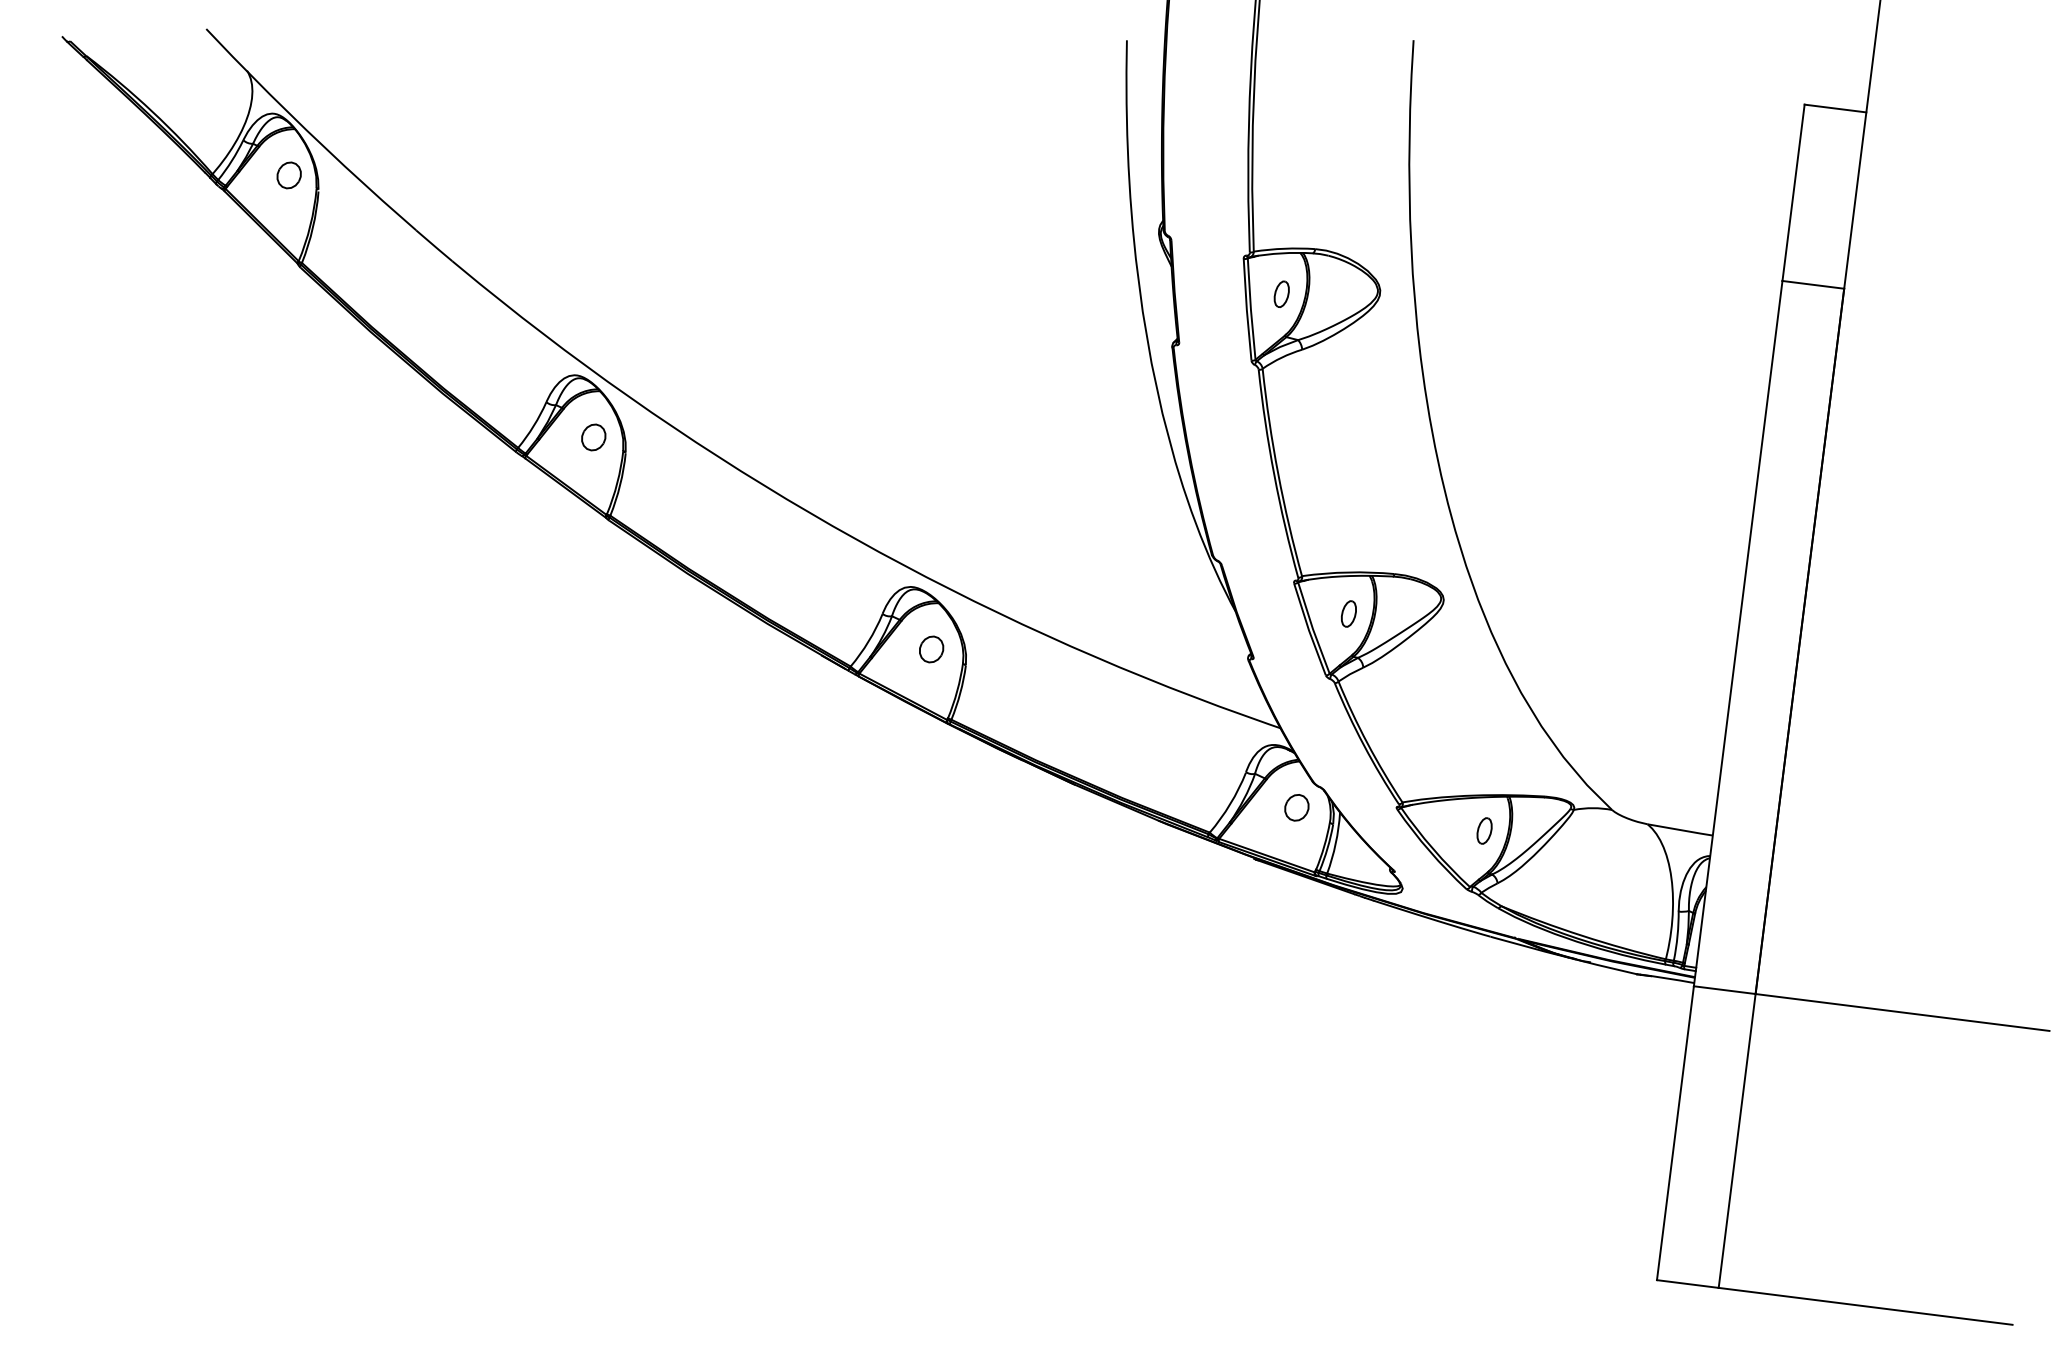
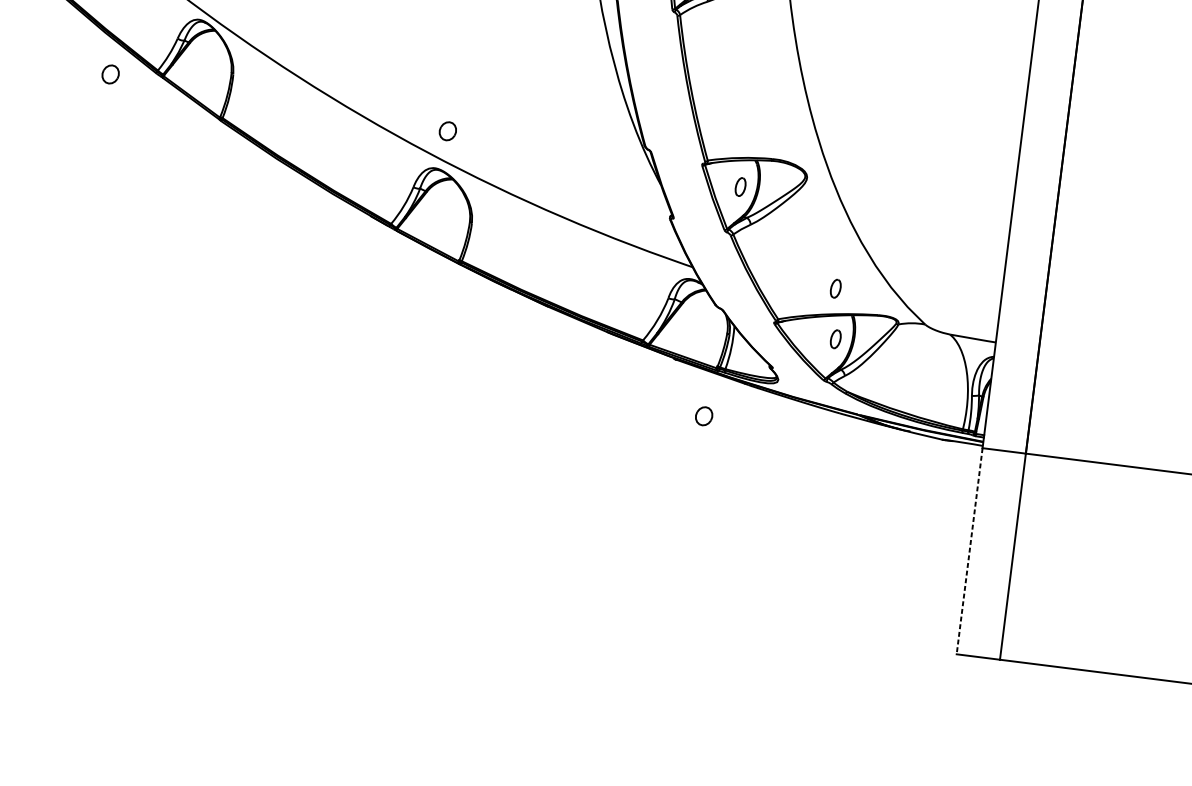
part: (593, 437) -> (110, 74), moved
part: (931, 649) -> (447, 131), moved
part: (1484, 758) -> (835, 288), added
part: (1296, 807) -> (703, 416), moved
line: (1675, 1133) -> (969, 551), solid -> dashed

